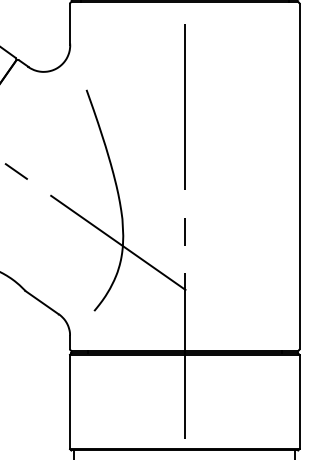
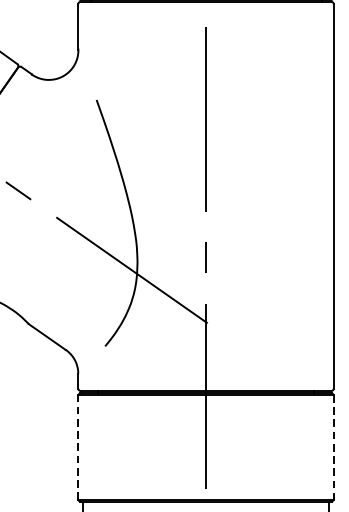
line: (70, 401) -> (78, 446), solid -> dashed
line: (299, 402) -> (333, 448), solid -> dashed

